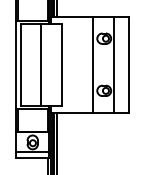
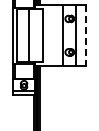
line: (128, 64) -> (85, 35), solid -> dashed

